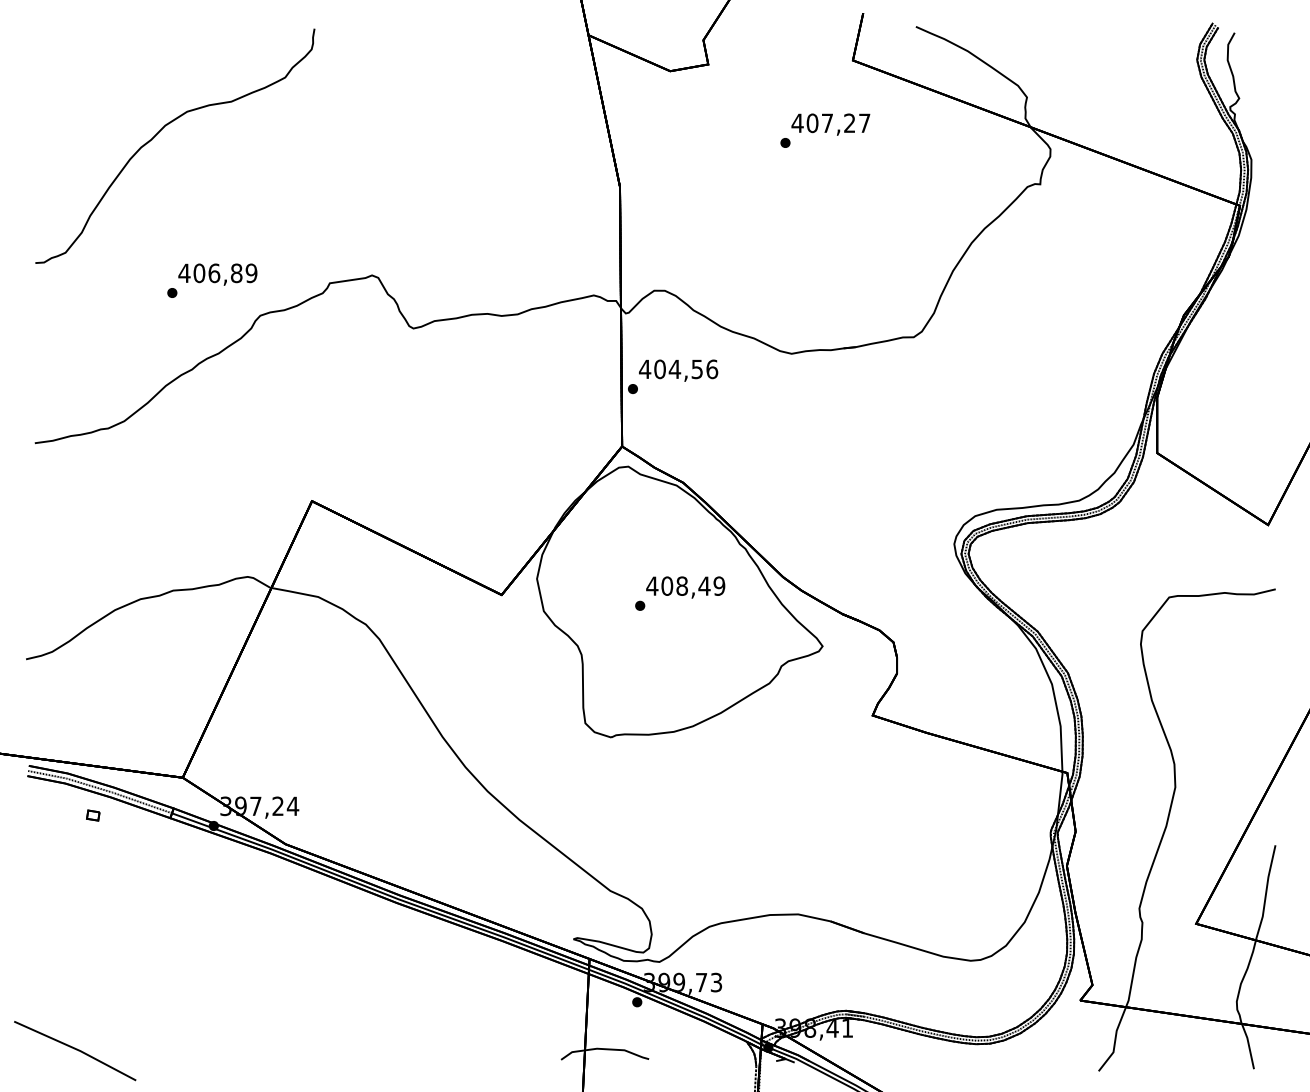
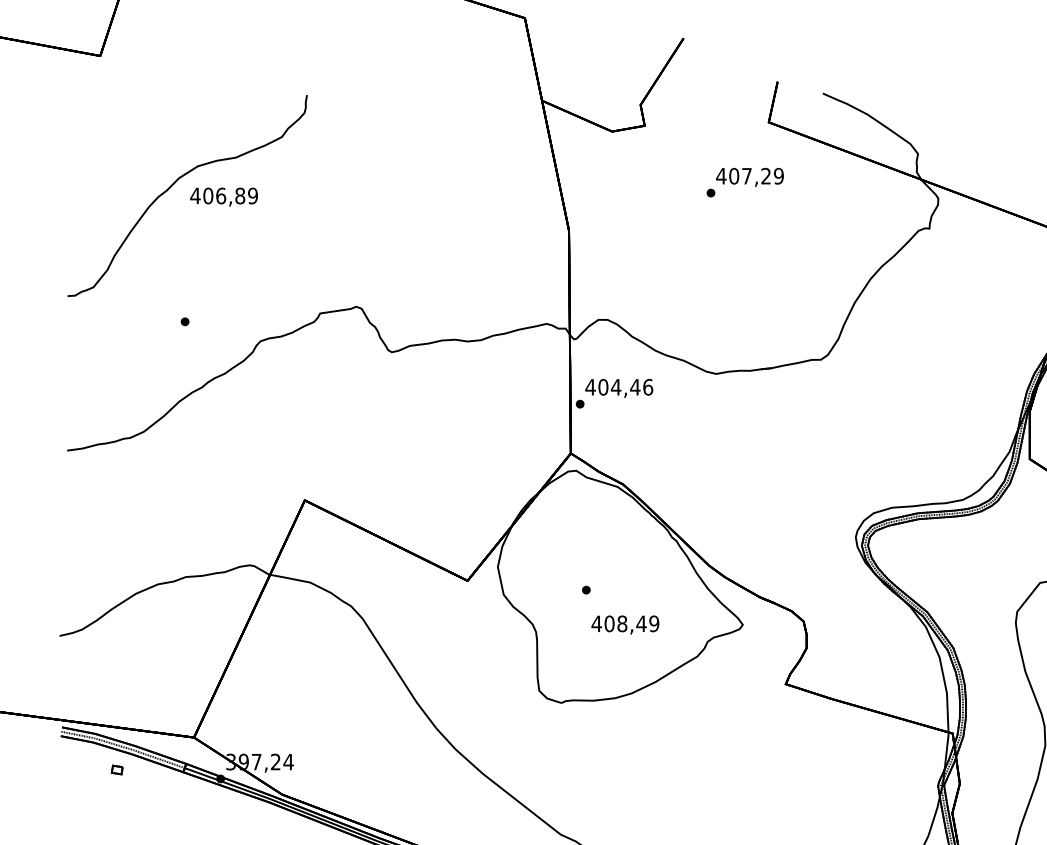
text: (864, 123) -> (778, 176), 407,27 -> 407,29
text: (217, 274) -> (223, 197), moved
text: (697, 369) -> (635, 387), 404,56 -> 404,46
text: (685, 587) -> (625, 625), moved

